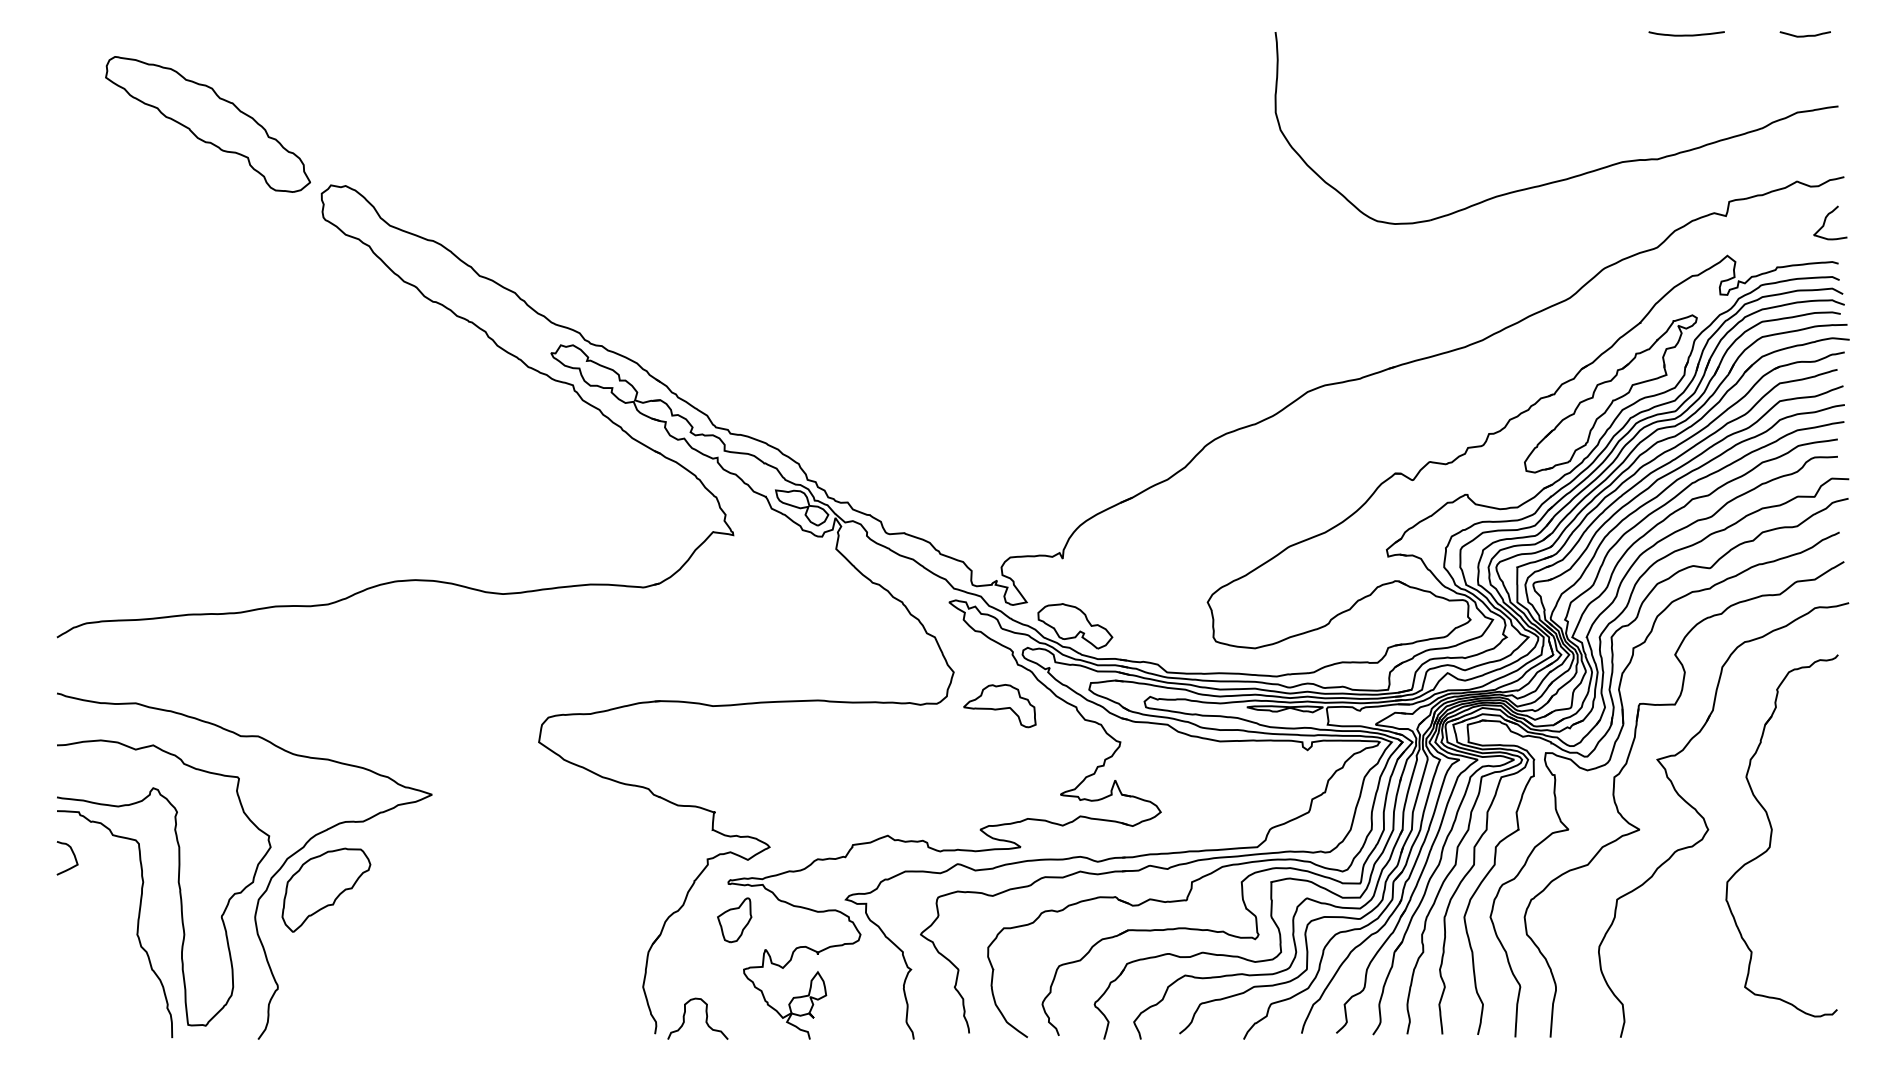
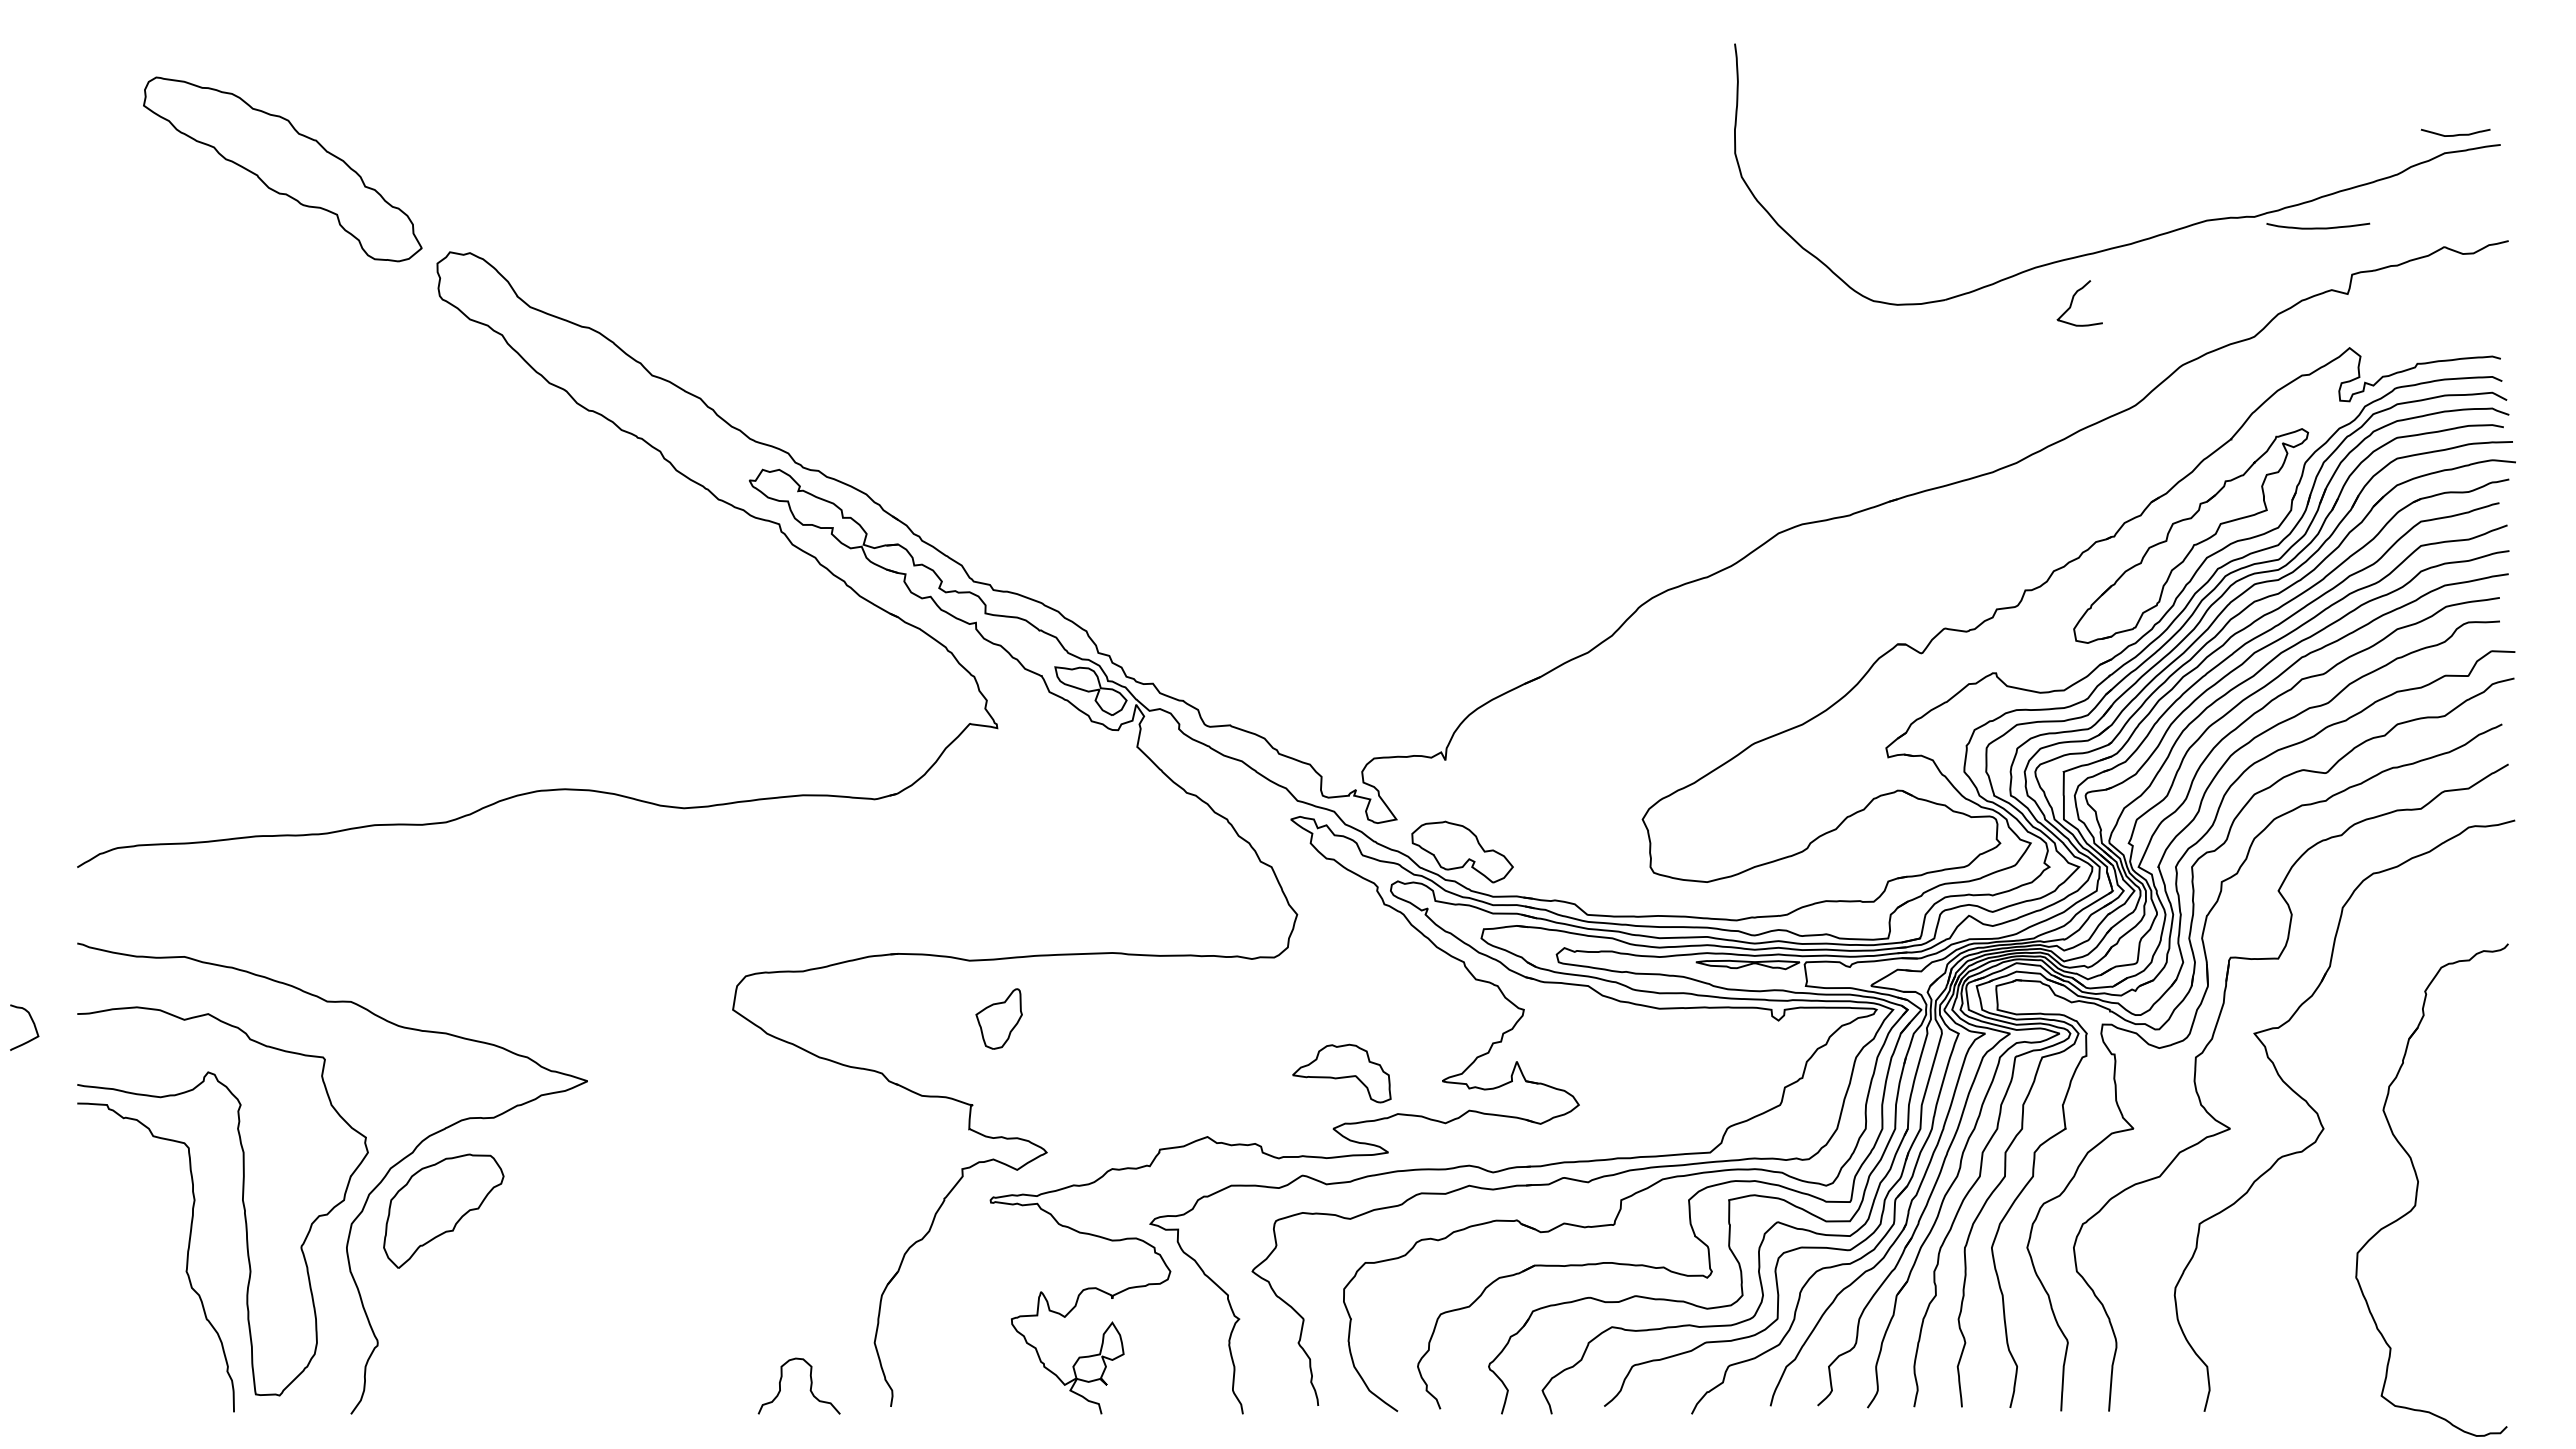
curve: (1686, 34) -> (2318, 227), moved
curve: (1805, 35) -> (2455, 134), moved
curve: (1825, 220) -> (2073, 300), moved
part: (999, 705) -> (1341, 1073), moved
part: (1772, 834) -> (2418, 1188), moved
curve: (74, 856) -> (33, 1025), moved
part: (734, 919) -> (998, 1018), moved
curve: (706, 1018) -> (810, 1385), moved

